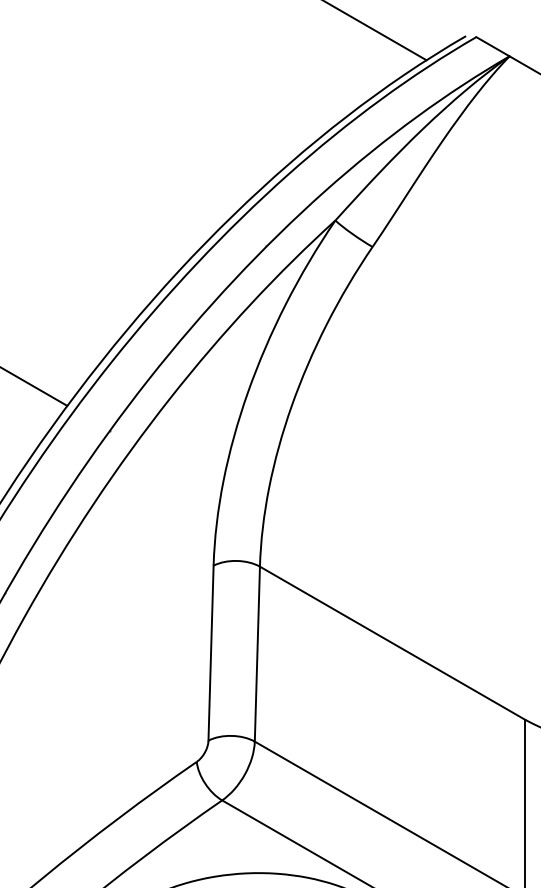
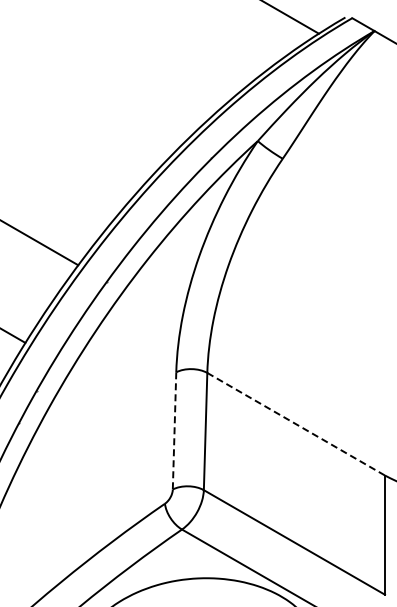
line: (393, 643) -> (296, 424), solid -> dashed
line: (210, 652) -> (174, 430), solid -> dashed

